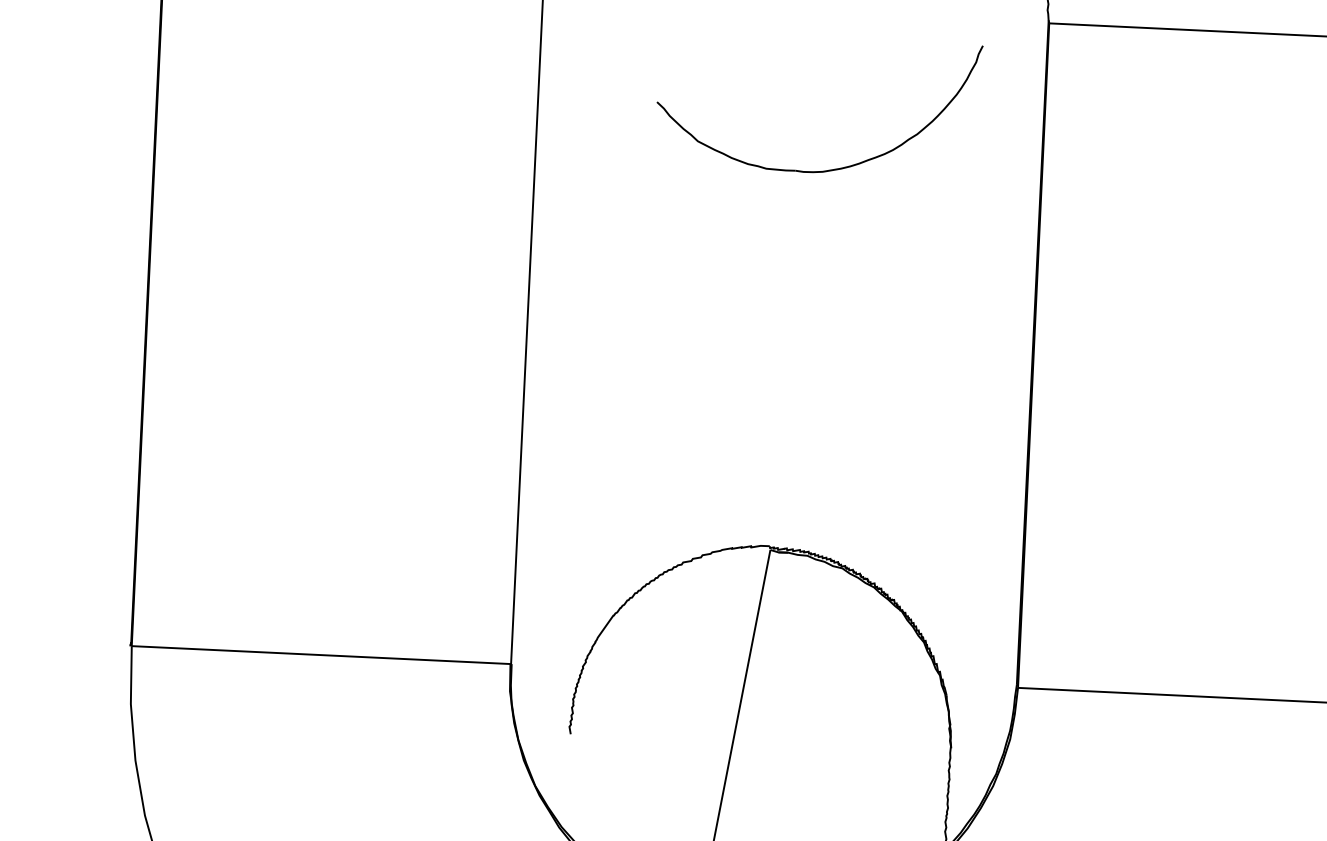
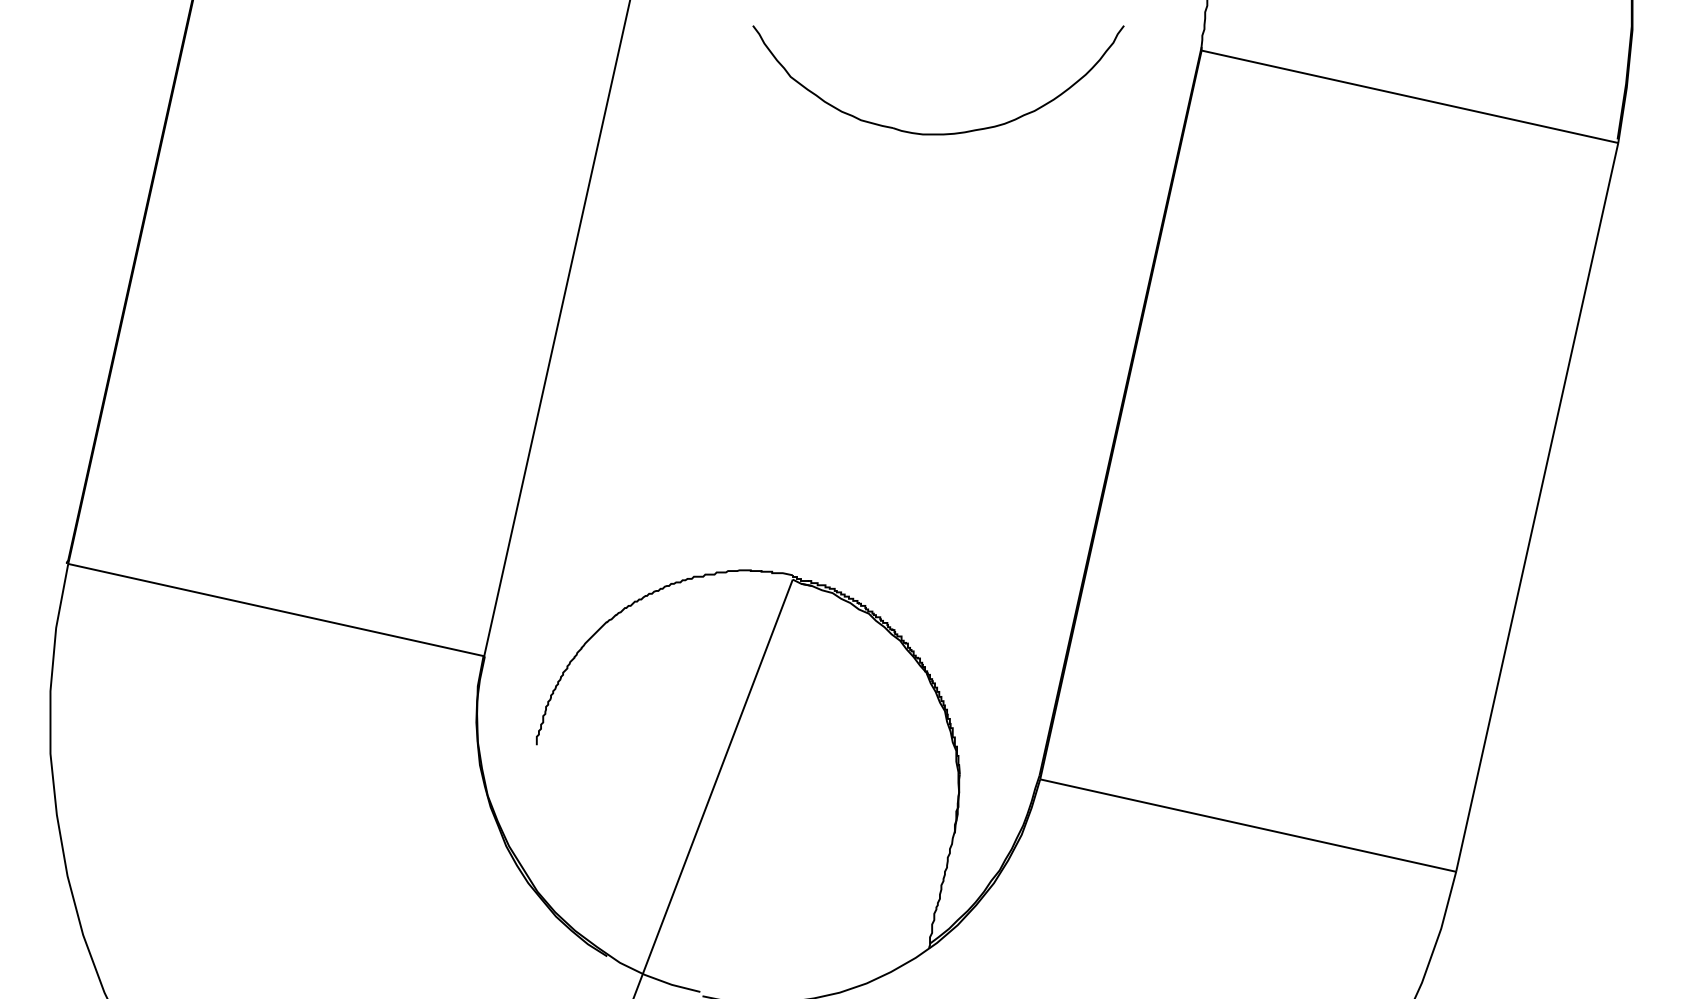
part: (836, 168) -> (938, 133), moved

